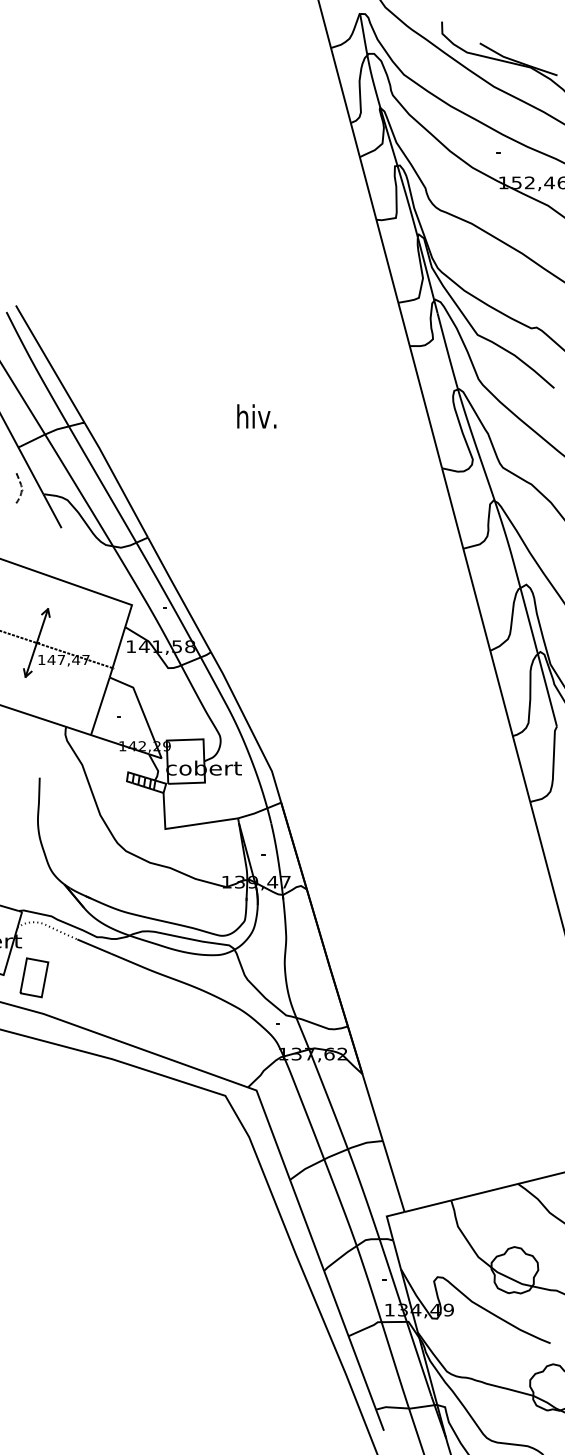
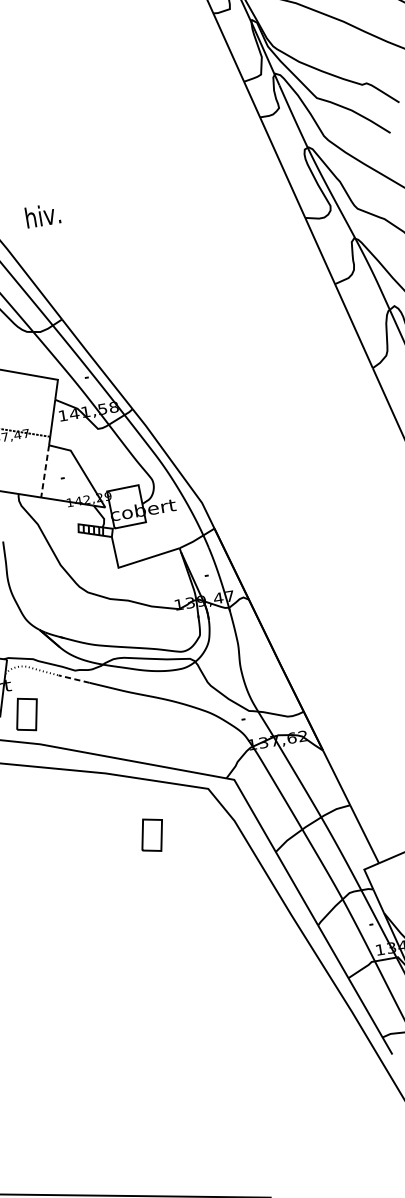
text: (256, 416) -> (42, 215), moved
line: (100, 706) -> (45, 471), solid -> dashed
line: (93, 946) -> (73, 679), solid -> dashed
part: (153, 1137) -> (152, 834), added

